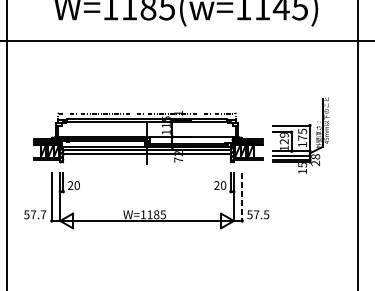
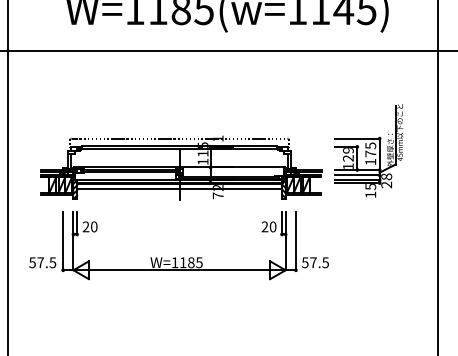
part: (300, 135) -> (368, 150), moved
line: (241, 197) -> (295, 241), dashed -> solid
text: (43, 214) -> (52, 262), 57.7 -> 57.5

